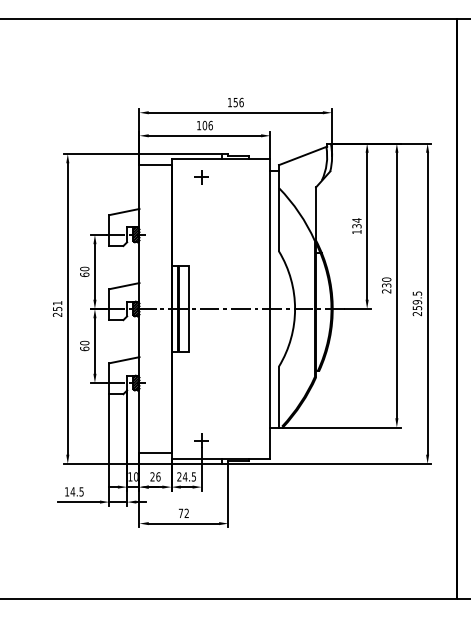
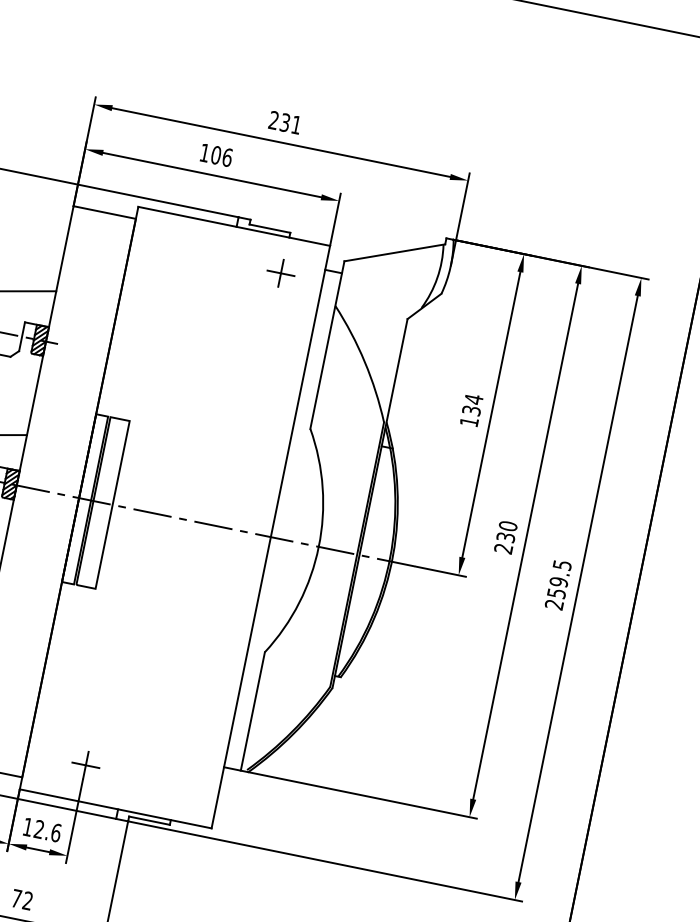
text: (235, 102) -> (284, 122), 156 -> 231
part: (201, 177) -> (280, 273), moved
text: (186, 476) -> (41, 829), 24.5 -> 12.6

